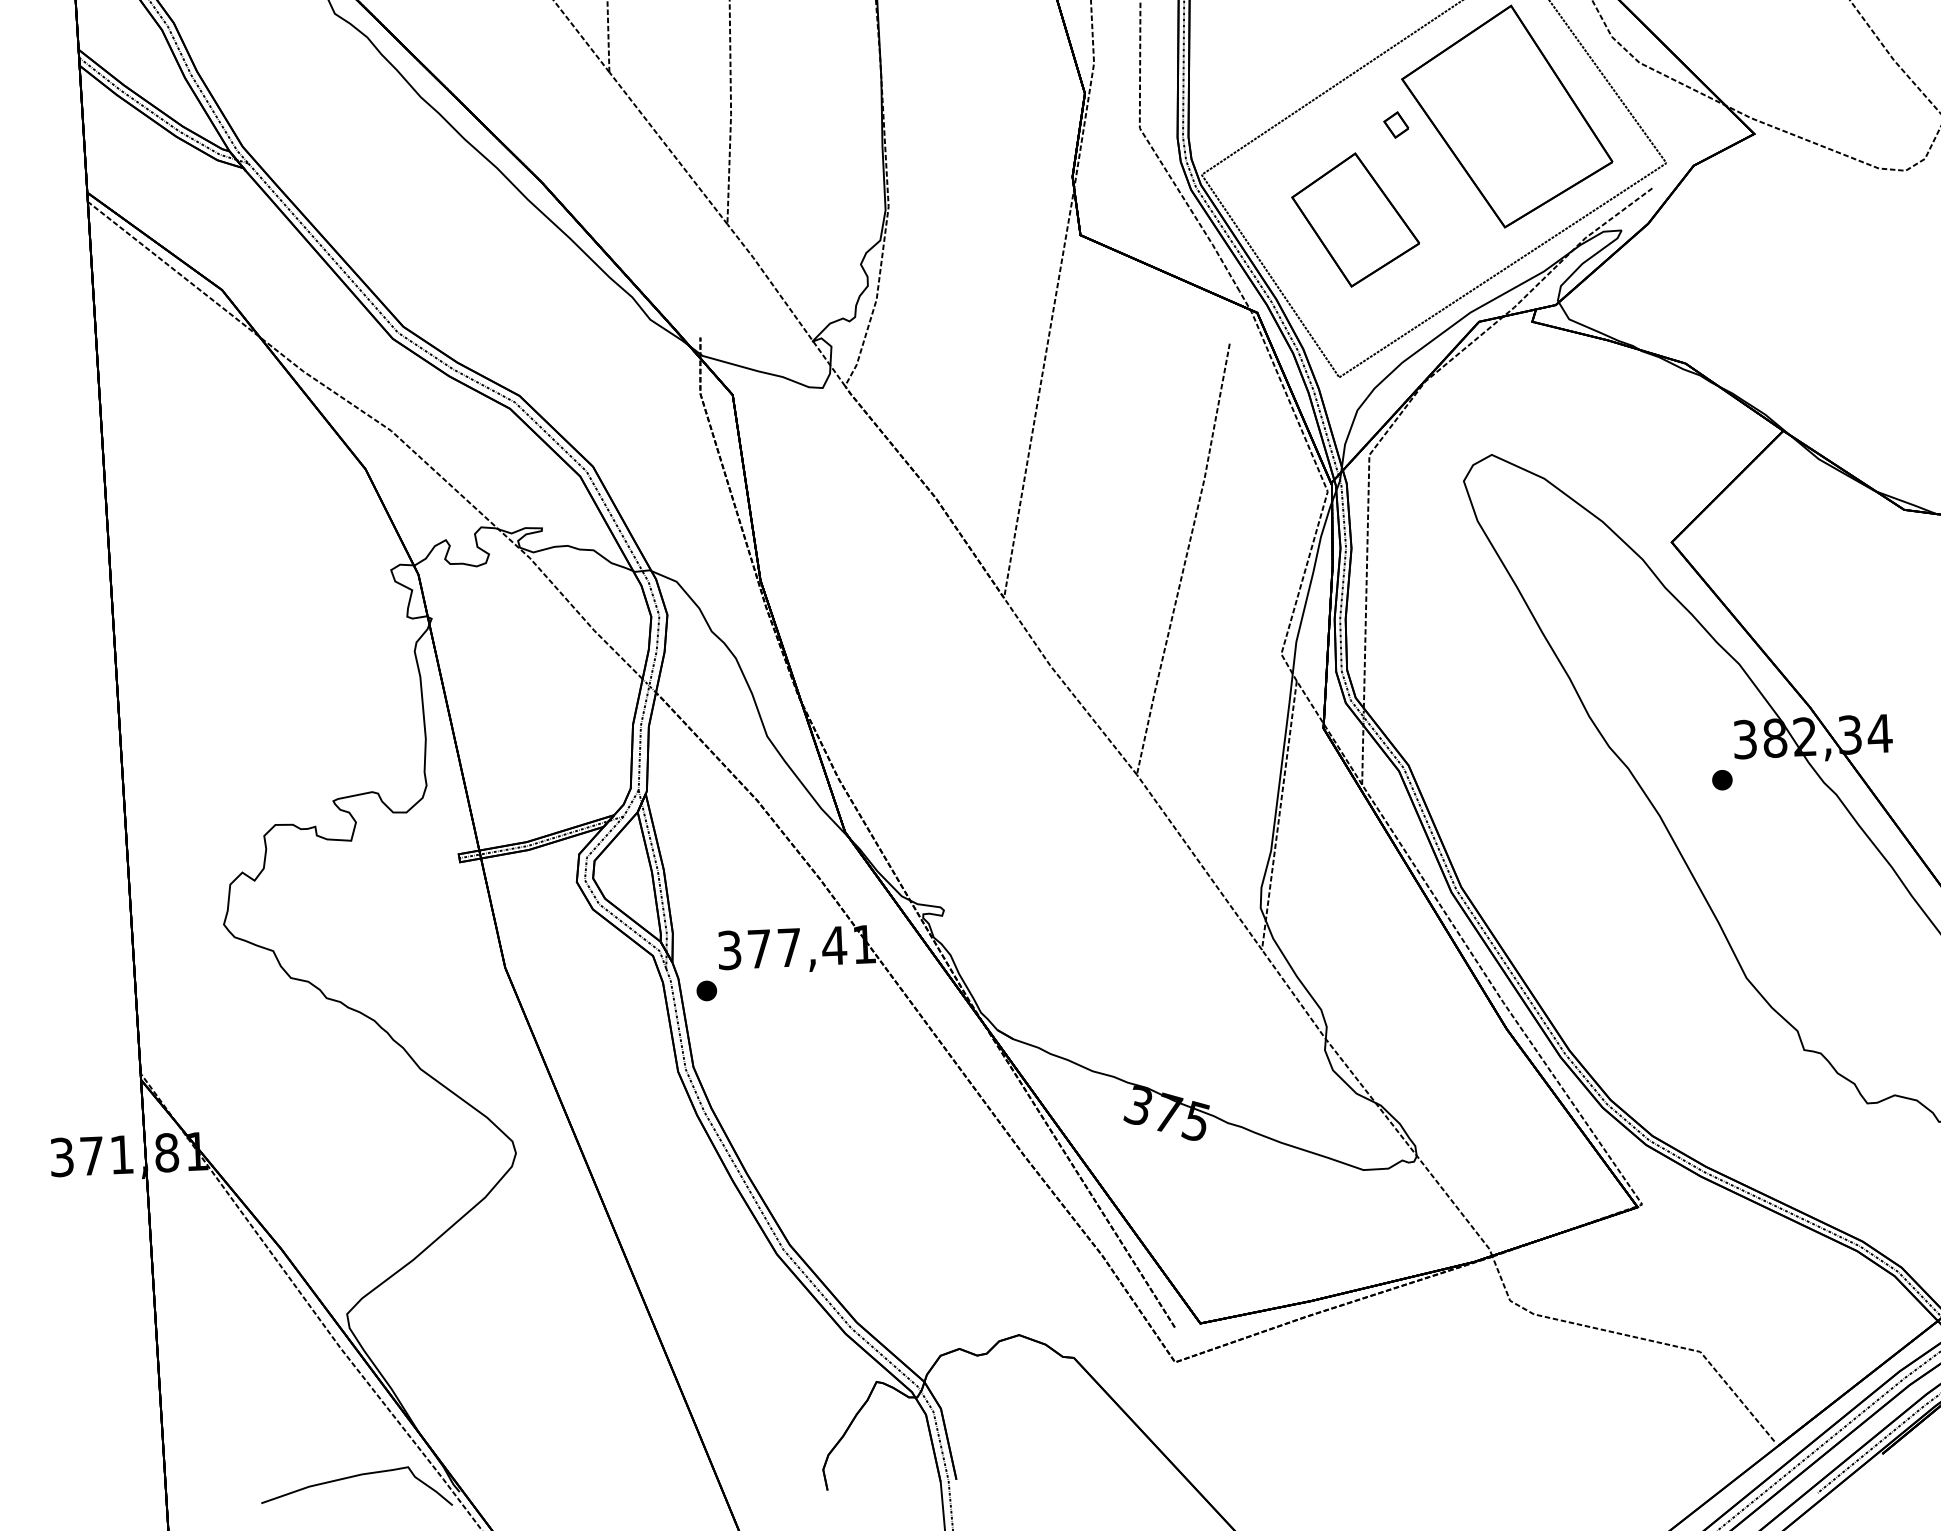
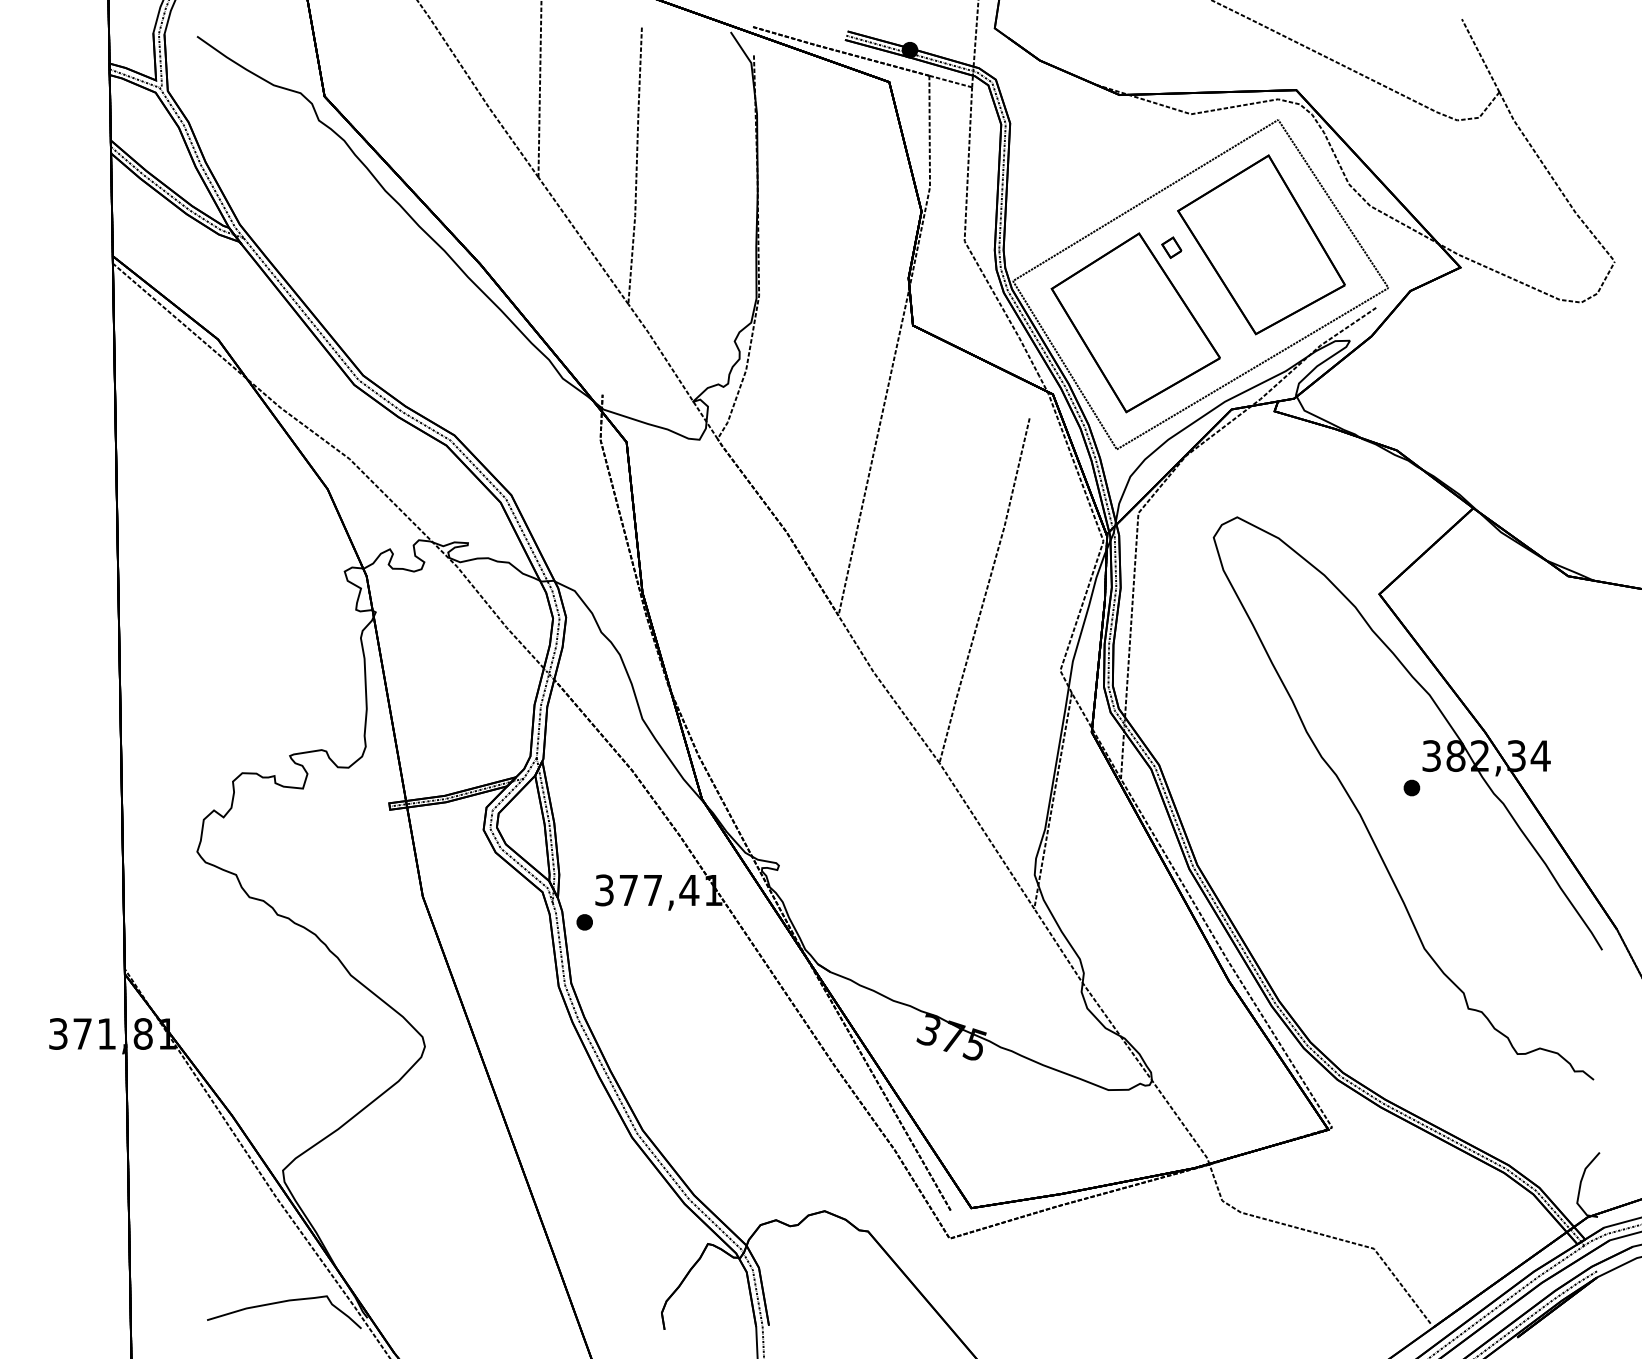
part: (1355, 219) -> (1135, 322), size x1.67

